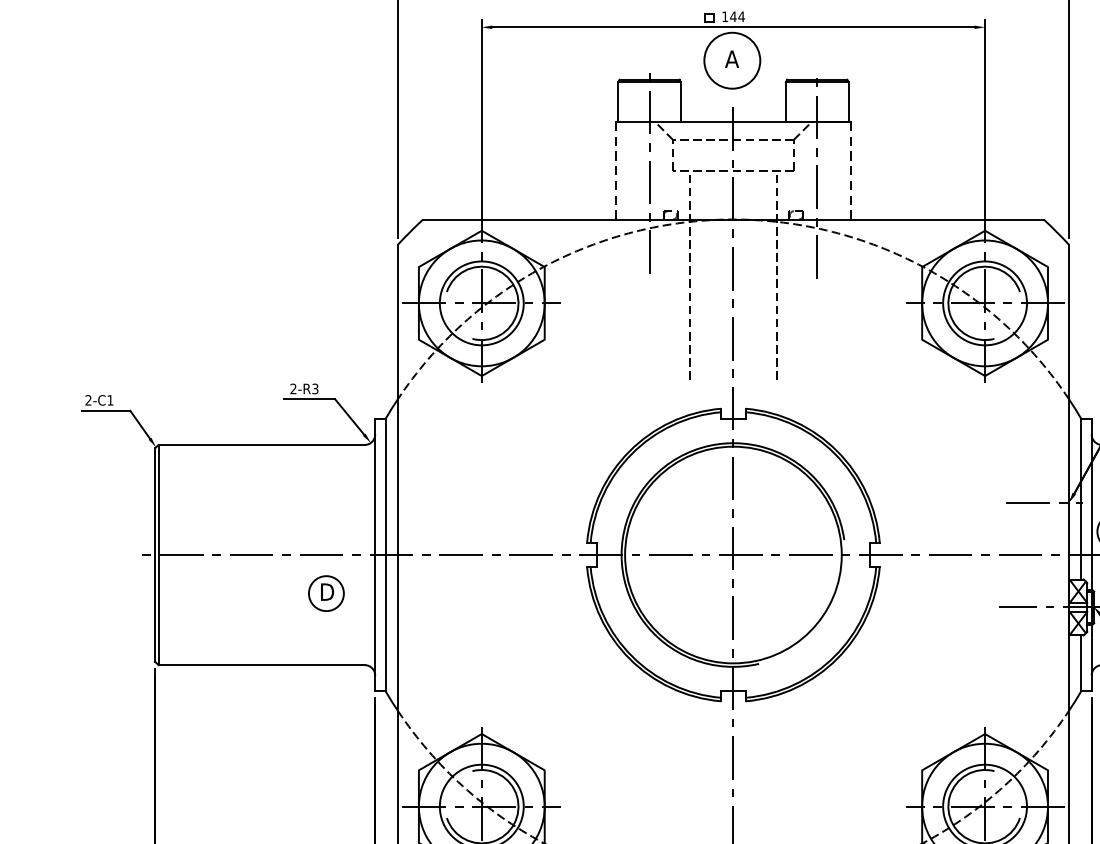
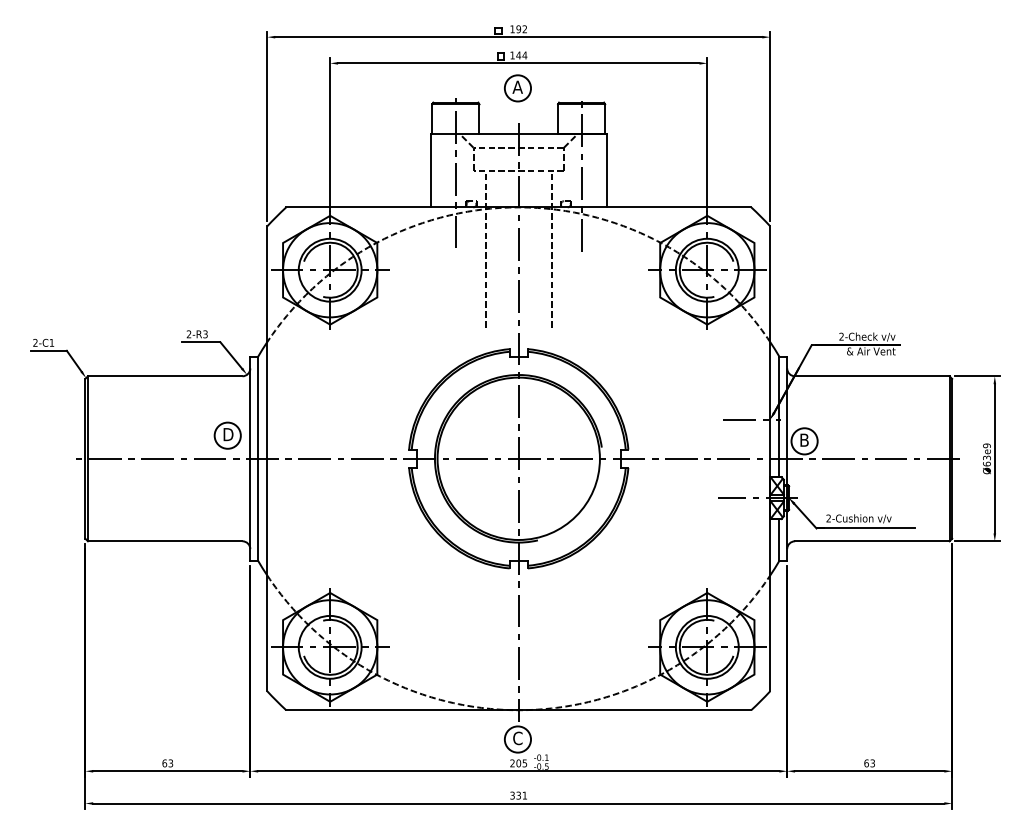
circle: (731, 60) -> (517, 88), size x0.62
line: (616, 170) -> (431, 170), dashed -> solid
line: (850, 170) -> (606, 170), dashed -> solid
part: (326, 593) -> (227, 435), moved

